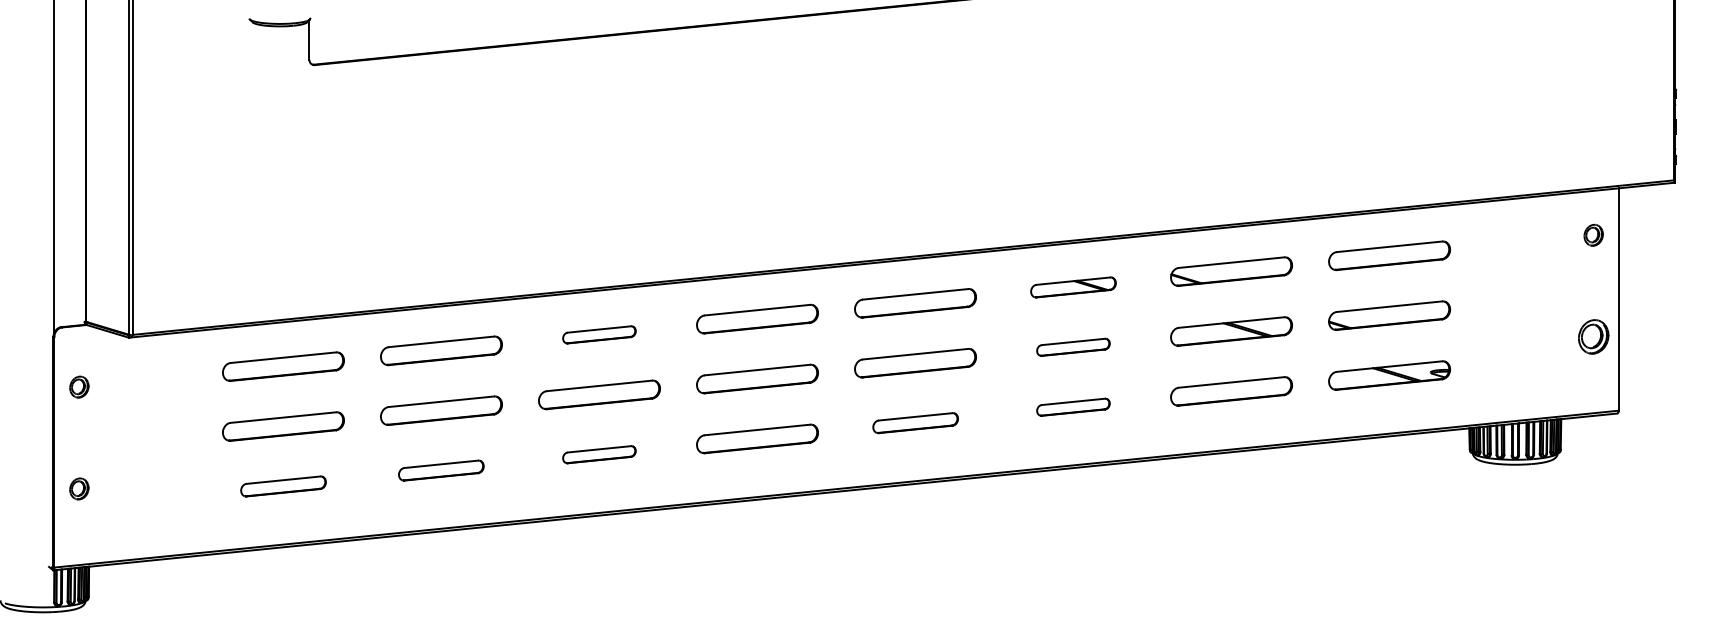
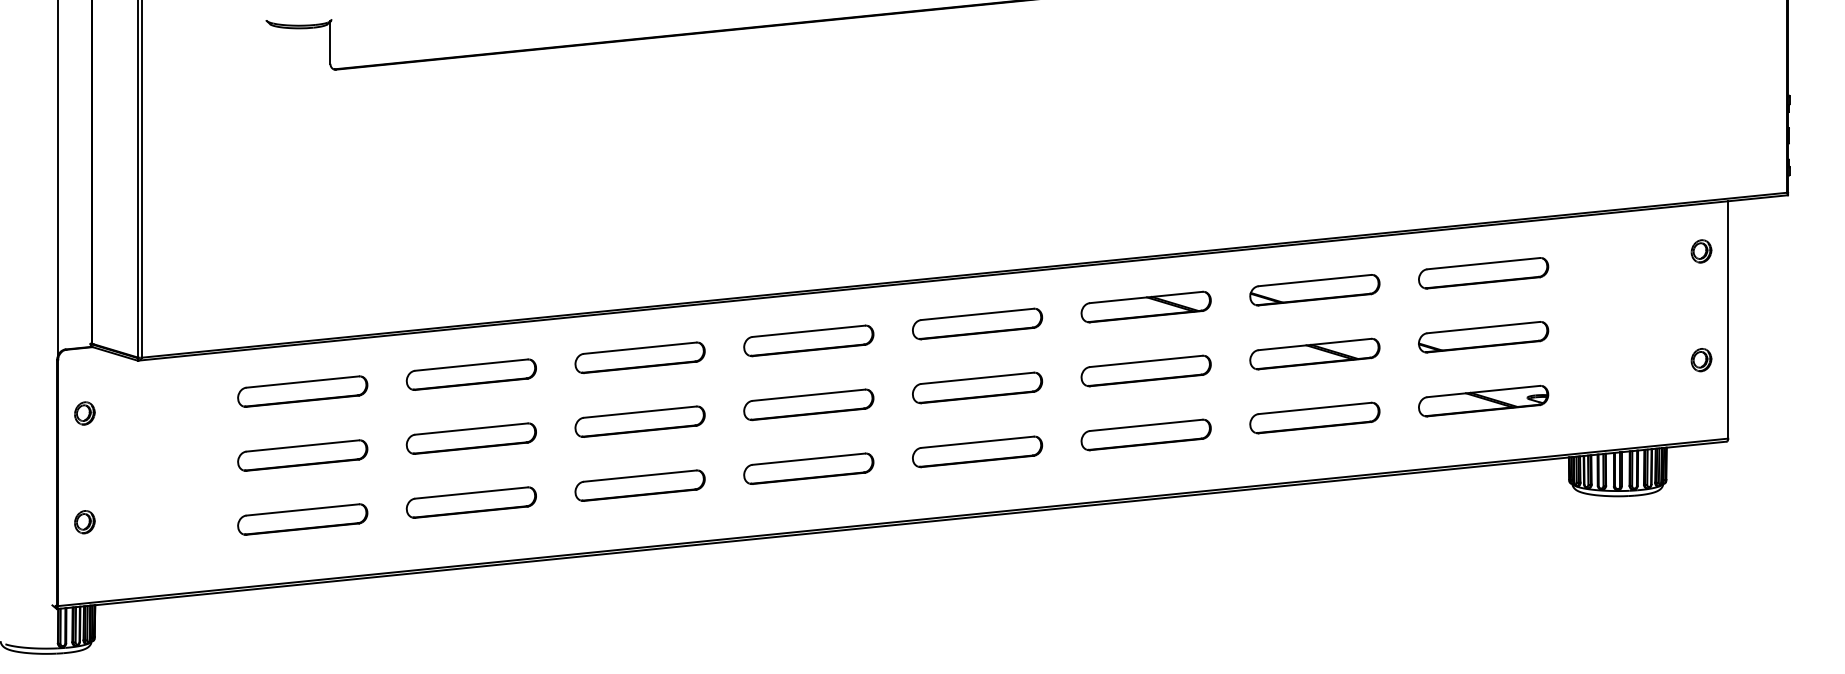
part: (1072, 286) -> (1145, 306), size x1.43
part: (598, 334) -> (639, 357), size x1.67
part: (1593, 337) -> (1701, 360), size x0.62
part: (1072, 346) -> (1145, 370), size x1.67
part: (1072, 406) -> (1145, 434), size x1.67
part: (915, 422) -> (977, 451), size x1.43
part: (598, 454) -> (639, 485), size x1.67
part: (440, 470) -> (470, 502), size x1.43
part: (283, 486) -> (302, 519), size x1.43

